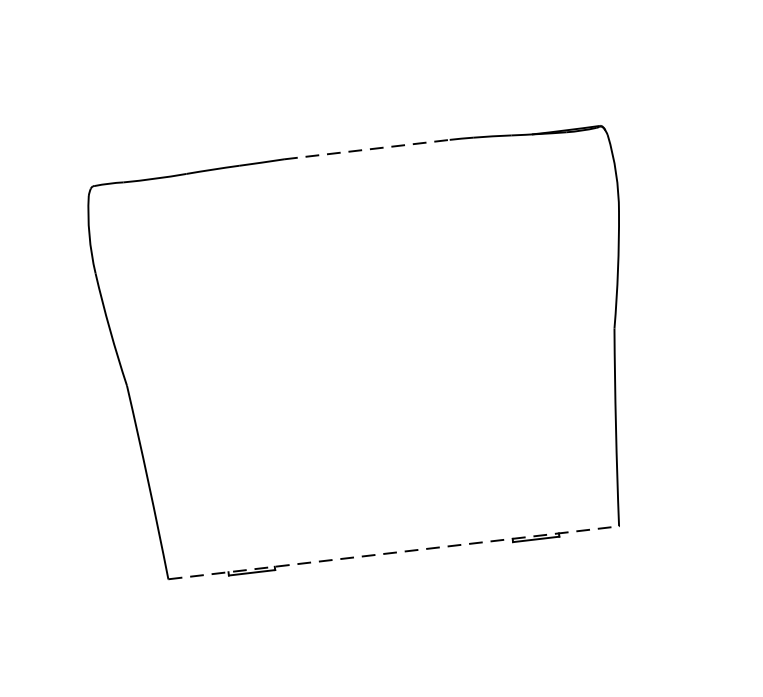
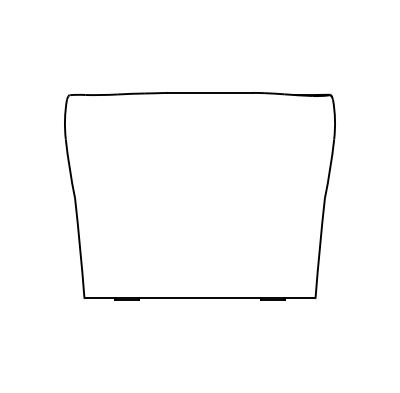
line: (367, 148) -> (210, 92), dashed -> solid
line: (394, 552) -> (200, 298), dashed -> solid

